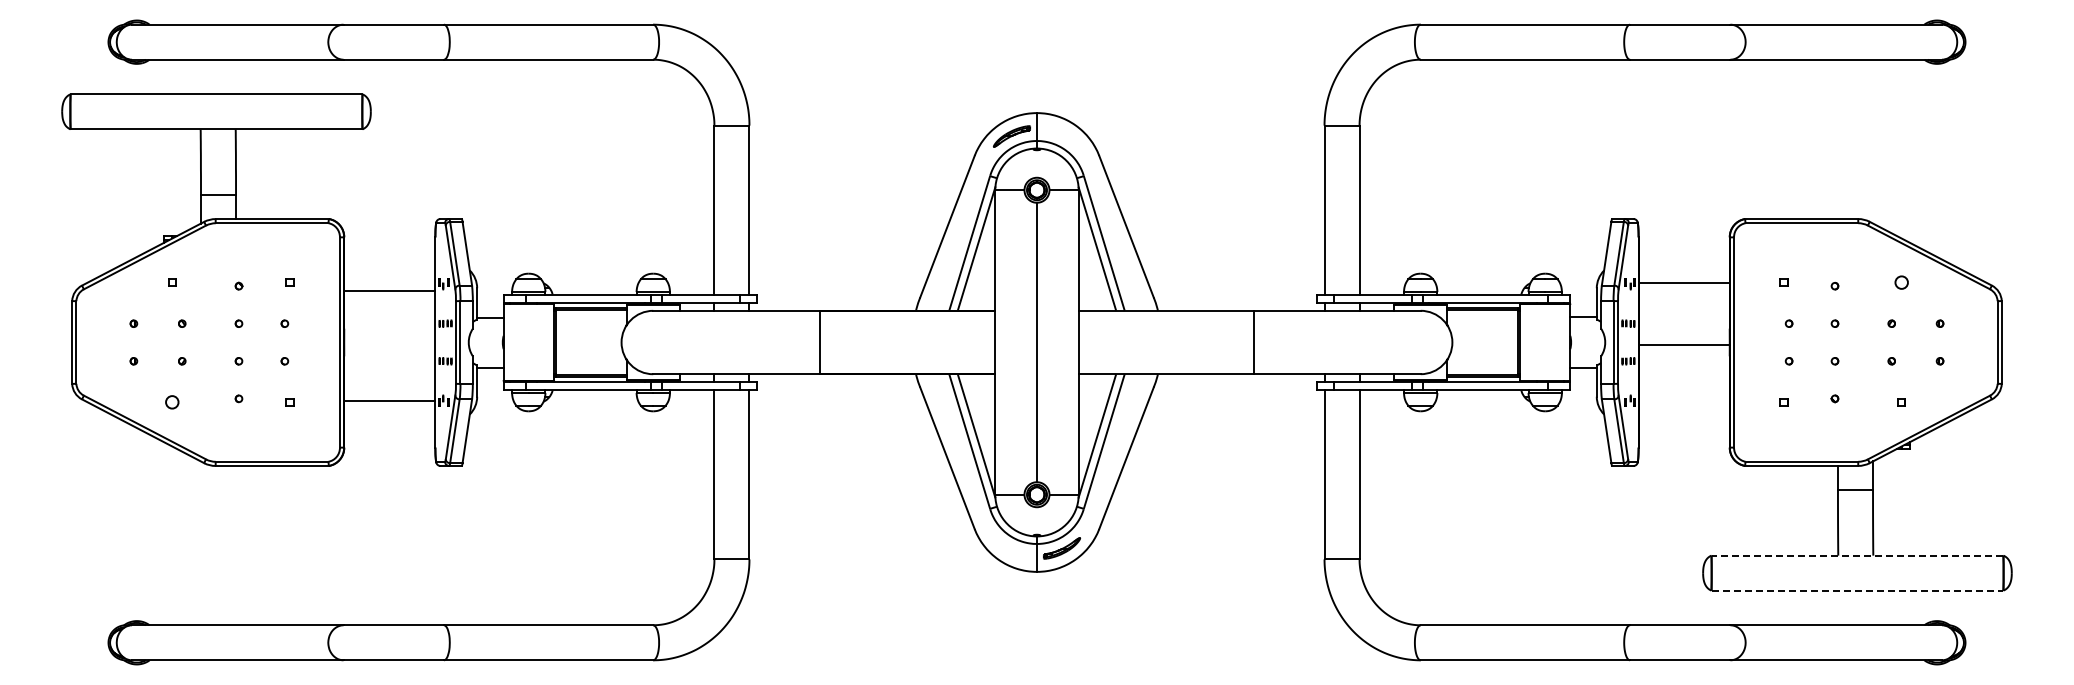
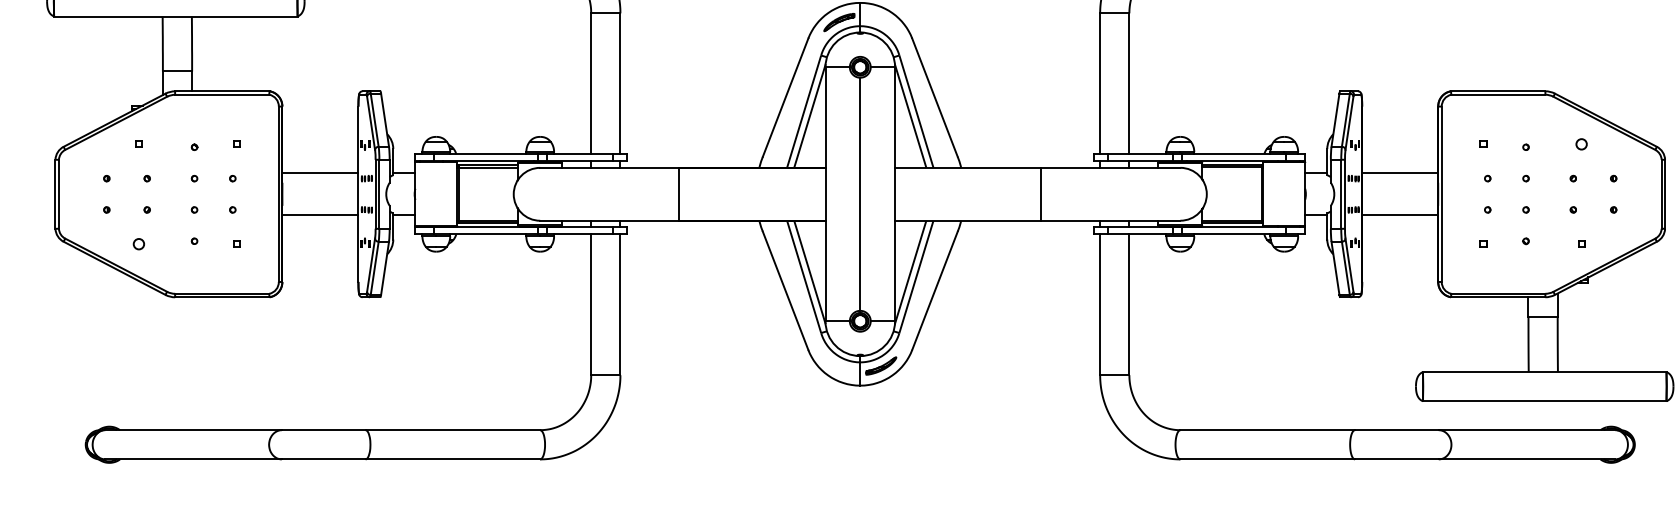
line: (1683, 283) -> (1399, 173), moved
line: (389, 290) -> (320, 173), moved
line: (1683, 344) -> (1399, 215), moved
line: (389, 400) -> (320, 215), moved
line: (1857, 555) -> (1544, 371), dashed -> solid
line: (1857, 590) -> (1544, 401), dashed -> solid

